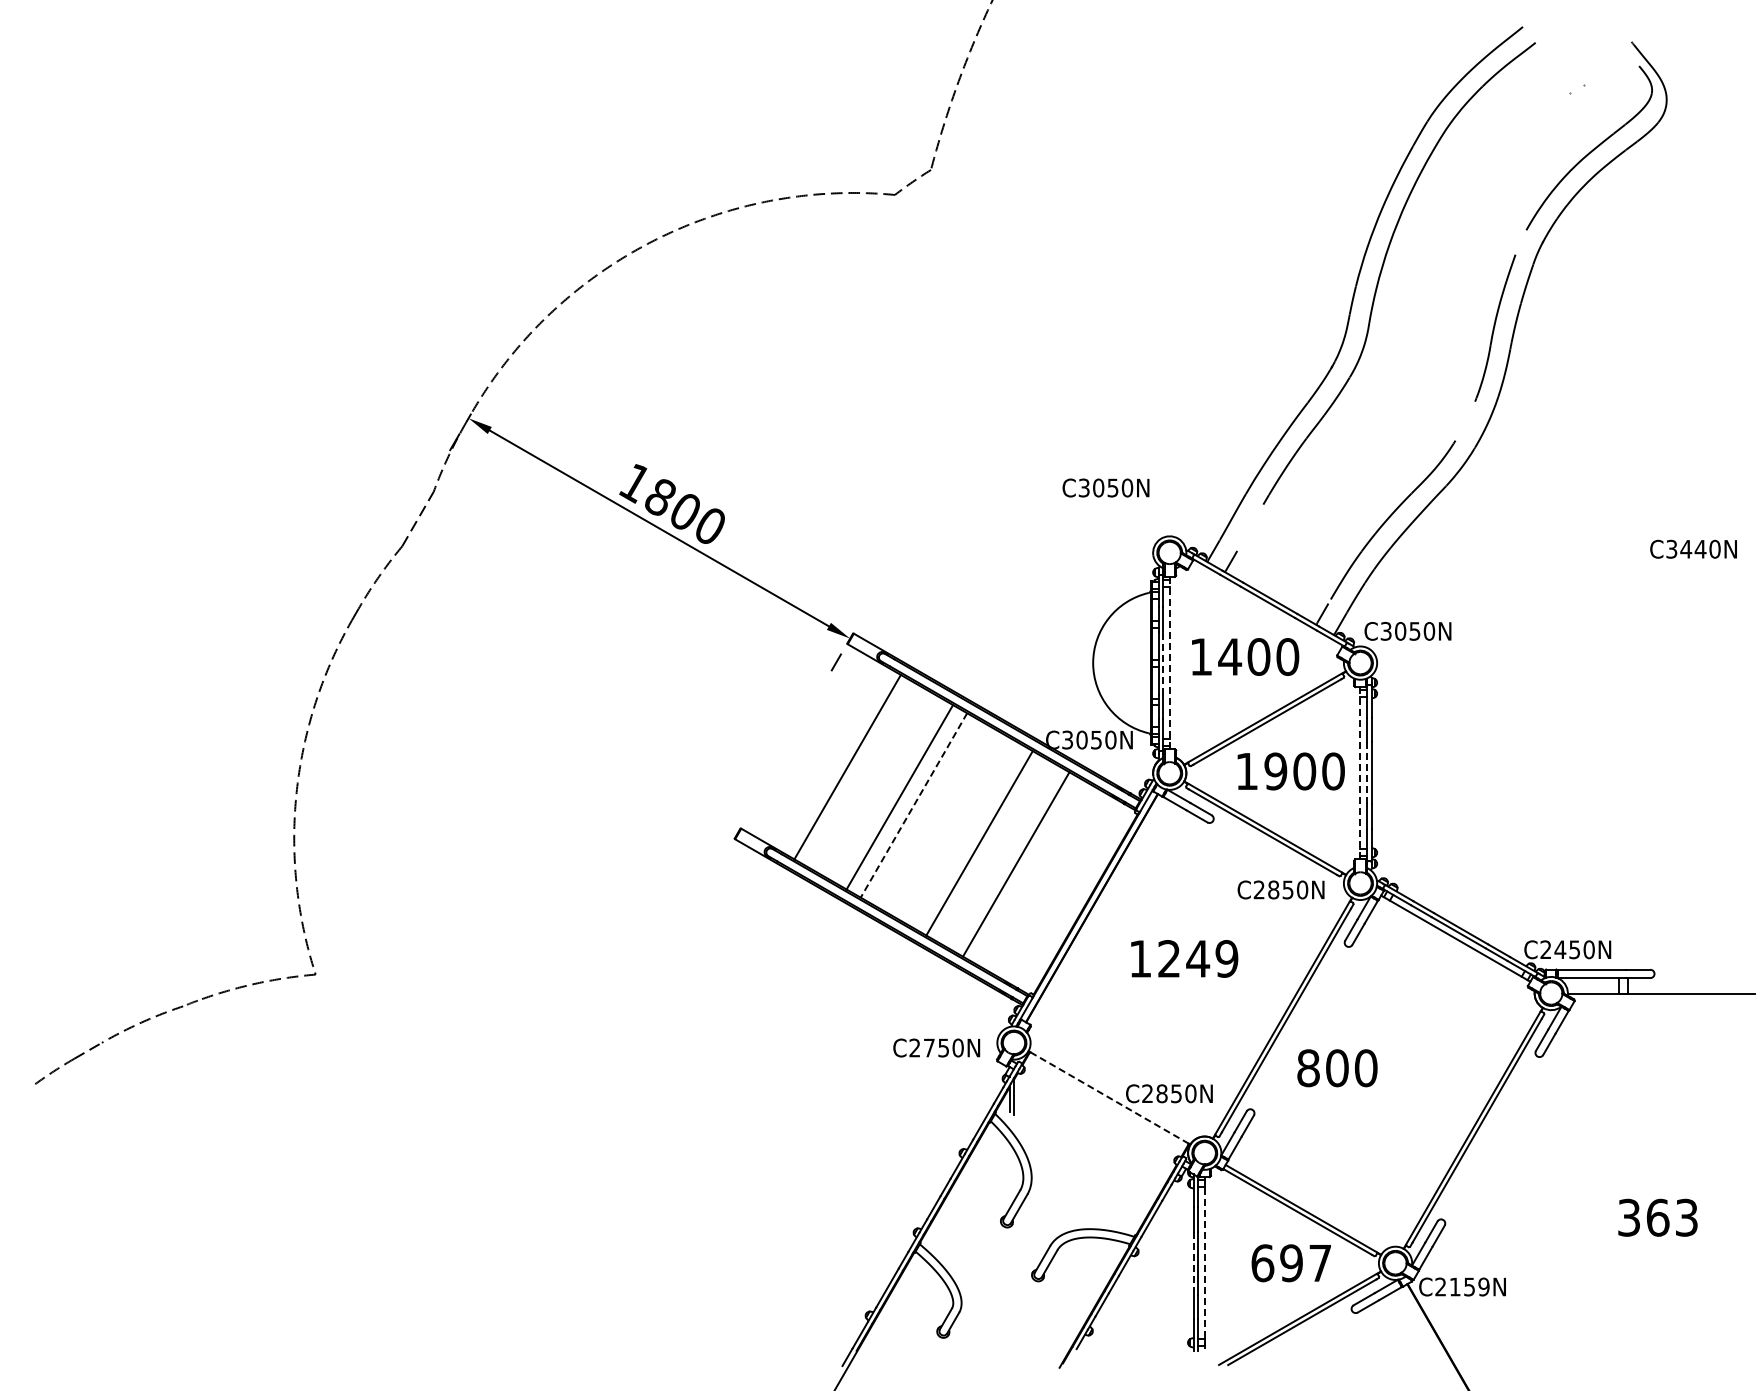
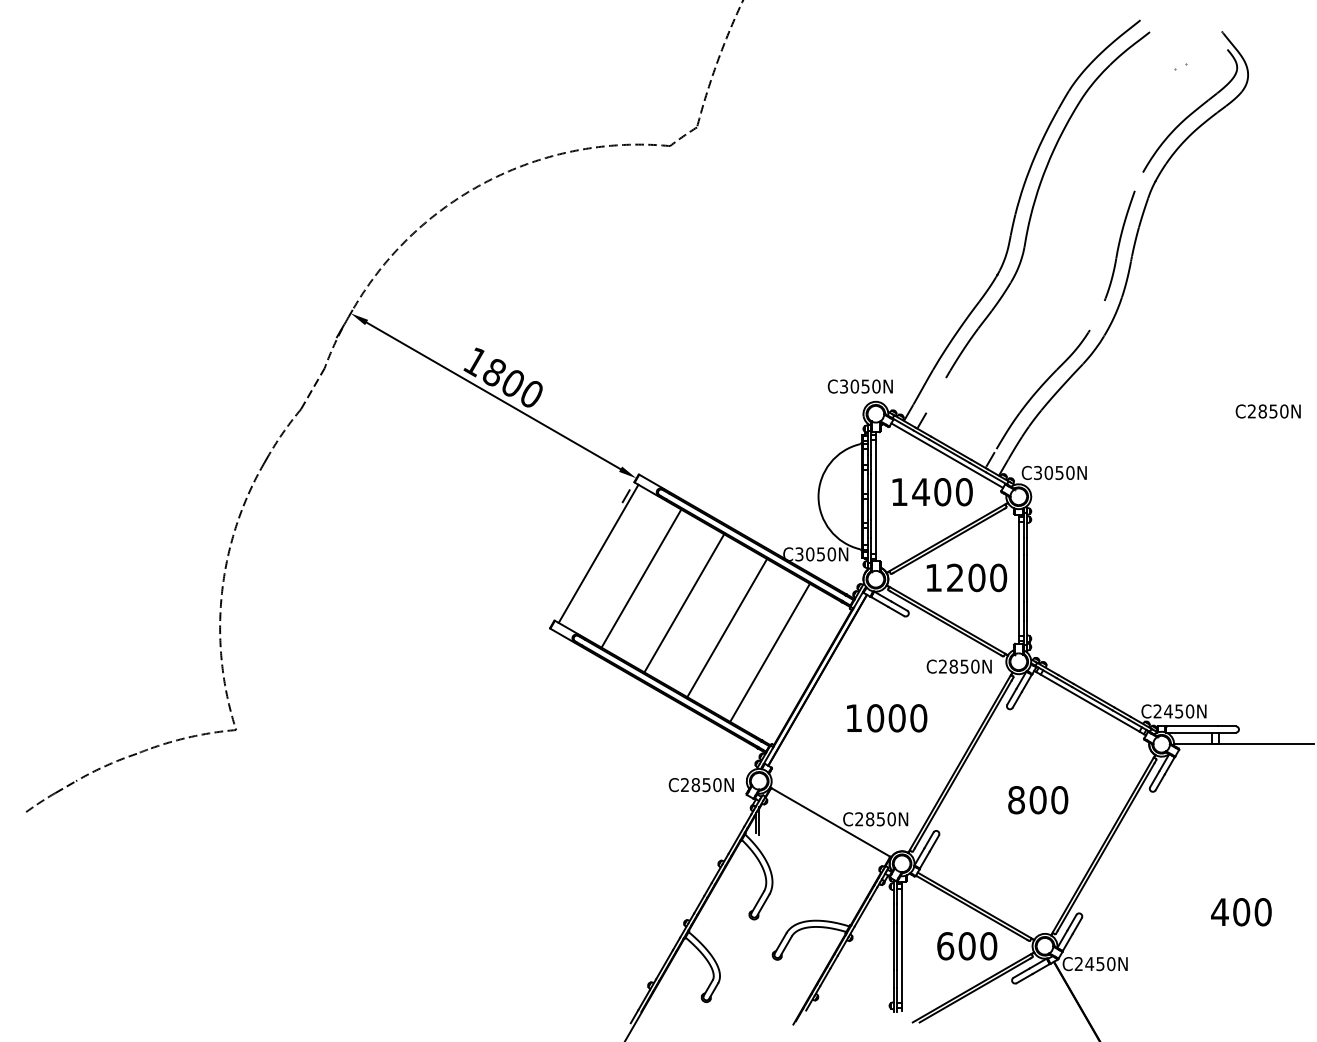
text: (1105, 487) -> (859, 386), moved
text: (1686, 548) -> (1262, 410), C3440N -> C2850N
line: (1264, 608) -> (946, 455), added
line: (1163, 663) -> (871, 497), dashed -> solid
line: (1170, 663) -> (876, 497), dashed -> solid
line: (847, 767) -> (598, 553), moved
text: (1275, 771) -> (955, 577), 1900 -> 1200
line: (1360, 772) -> (1018, 578), dashed -> solid
line: (1366, 773) -> (1023, 579), dashed -> solid
line: (899, 797) -> (641, 578), moved
line: (913, 805) -> (683, 603), dashed -> solid
line: (979, 843) -> (770, 652), moved
line: (1016, 864) -> (727, 628), moved
text: (1198, 958) -> (897, 717), 1249 -> 1000
text: (928, 1047) -> (695, 784), C2750N -> C2850N
text: (1337, 1068) -> (1038, 800), moved
line: (1109, 1097) -> (830, 822), dashed -> solid
text: (1657, 1217) -> (1241, 911), 363 -> 400
line: (1205, 1263) -> (902, 946), dashed -> solid
text: (1305, 1263) -> (977, 946), 697 -> 600
line: (1193, 1264) -> (893, 947), dashed -> solid
text: (1469, 1286) -> (1100, 963), C2159N -> C2450N

